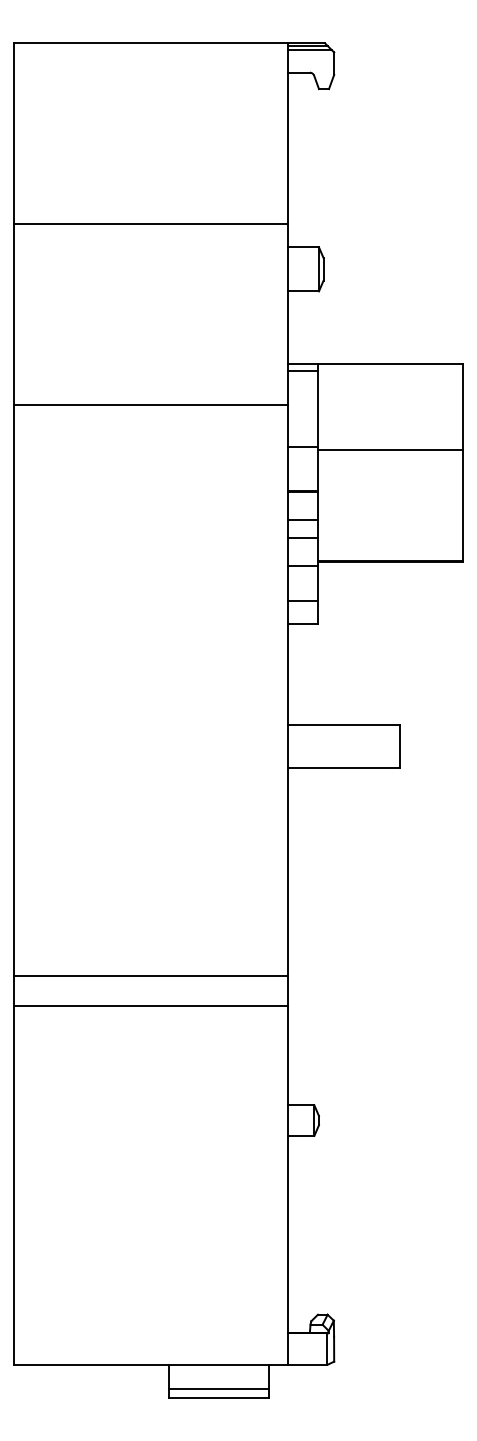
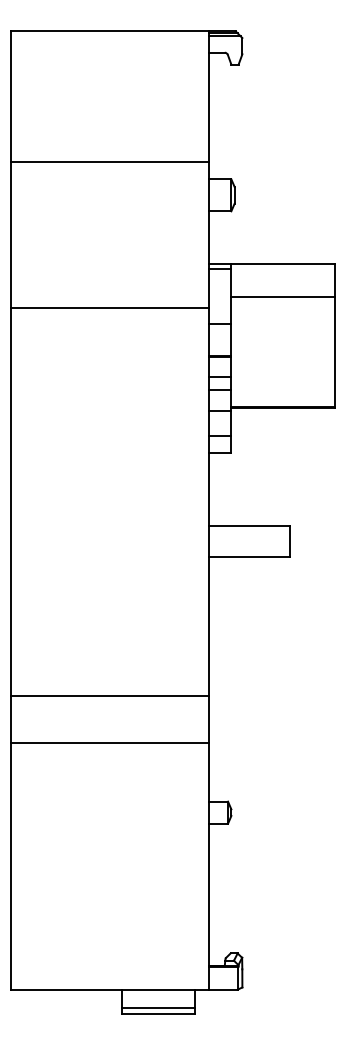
line: (150, 404) -> (109, 307), moved
line: (390, 449) -> (283, 296), moved
line: (150, 975) -> (109, 695), moved
line: (150, 1006) -> (109, 742), moved

